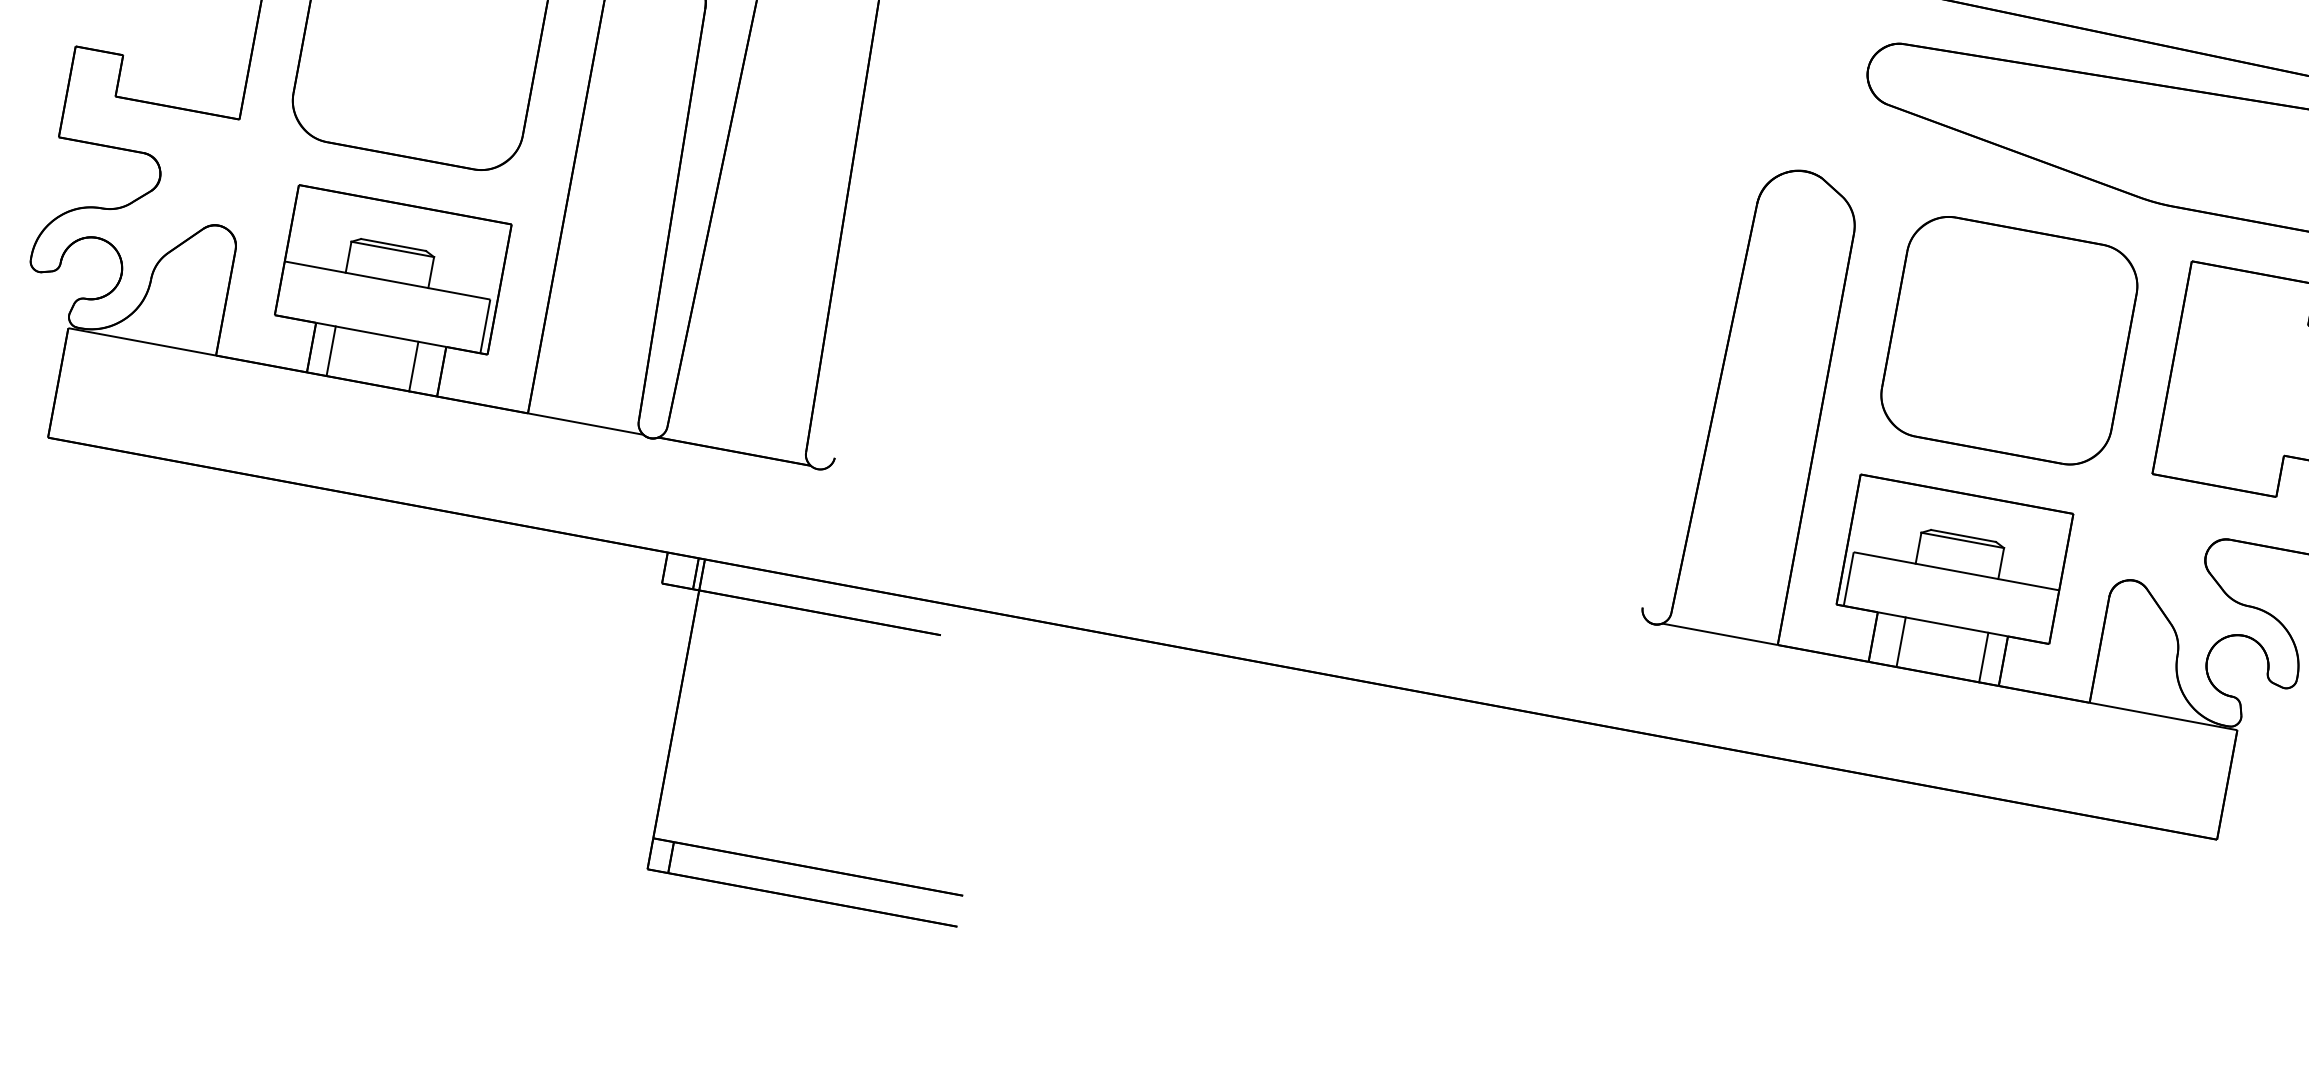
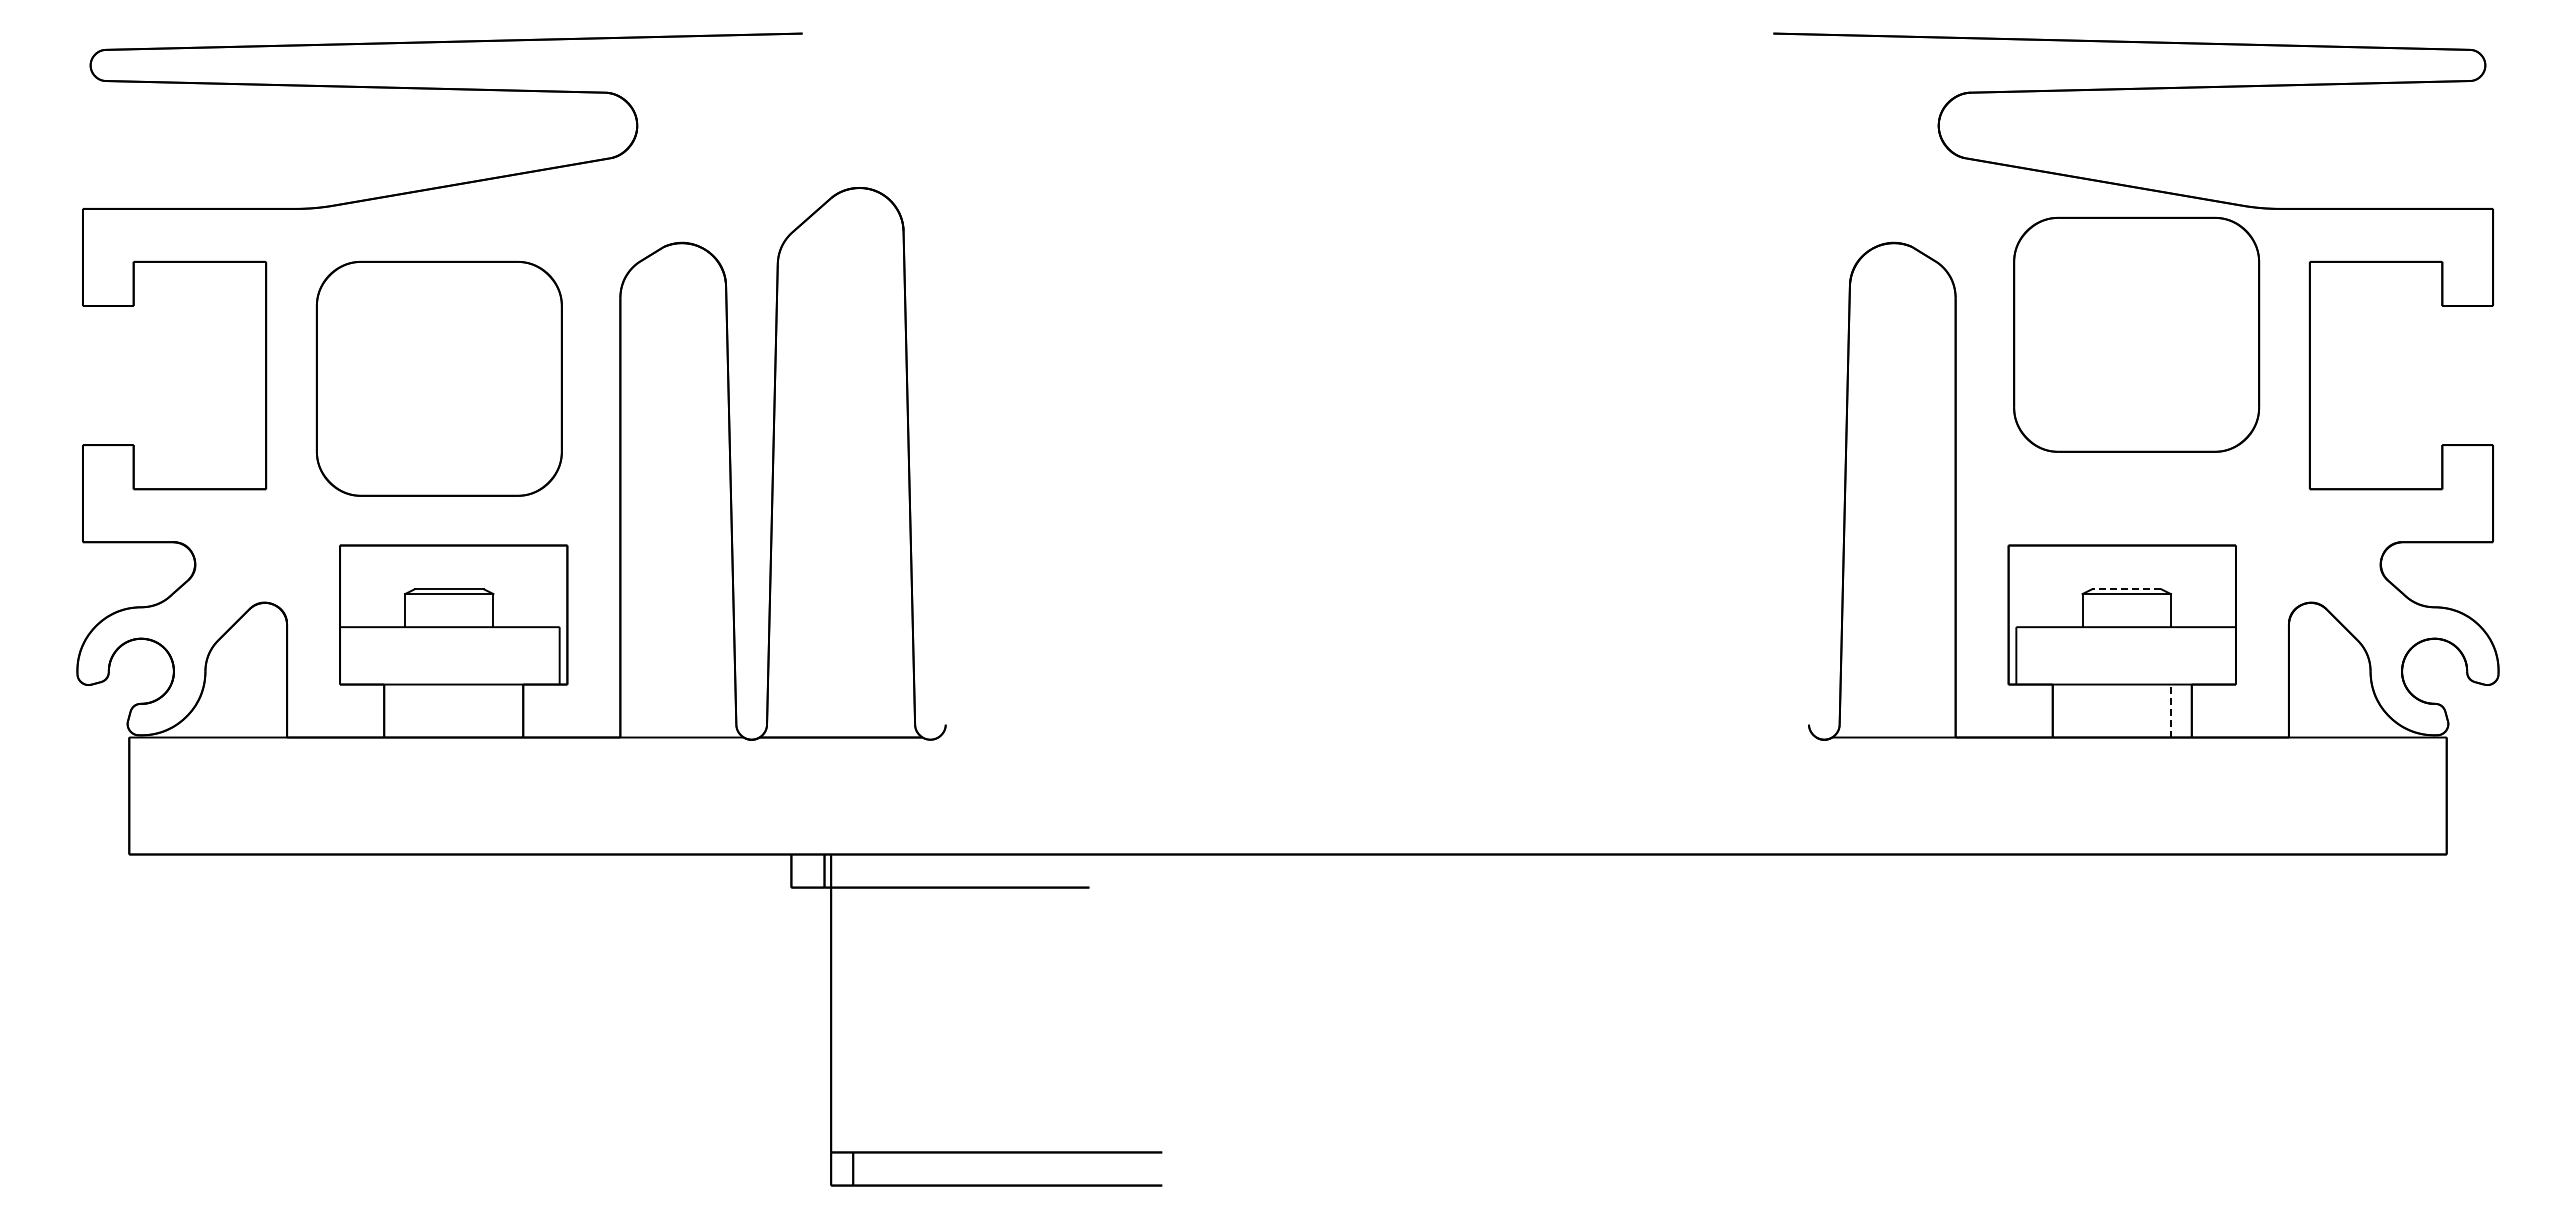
part: (2009, 340) -> (2136, 334), moved
line: (331, 350) -> (405, 710), removed
line: (413, 366) -> (493, 710), removed
line: (1963, 536) -> (2126, 589), solid -> dashed
line: (1901, 641) -> (2082, 710), removed
line: (1983, 656) -> (2170, 710), solid -> dashed

